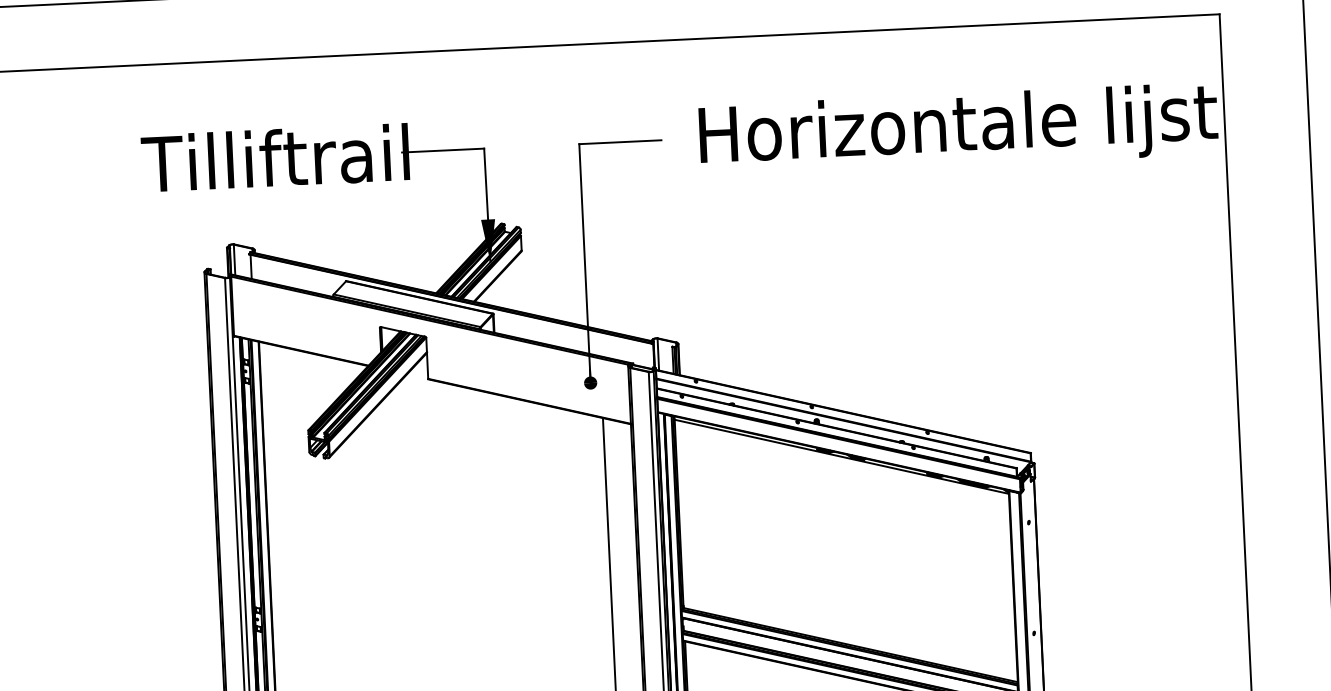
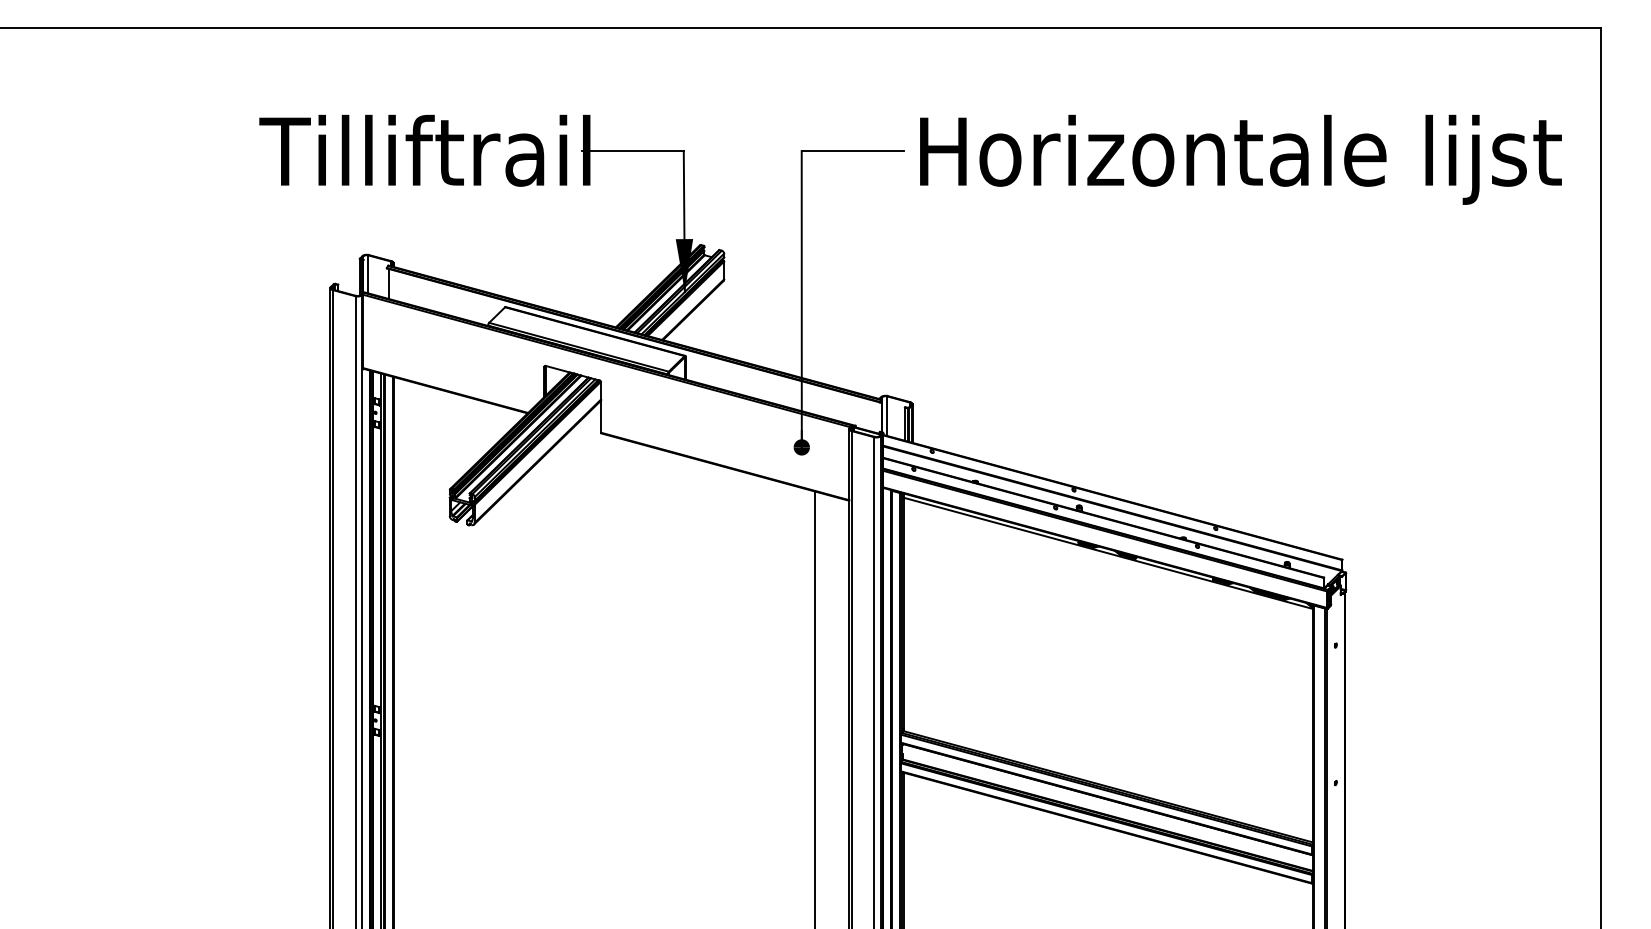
text: (958, 129) -> (1240, 159), moved

